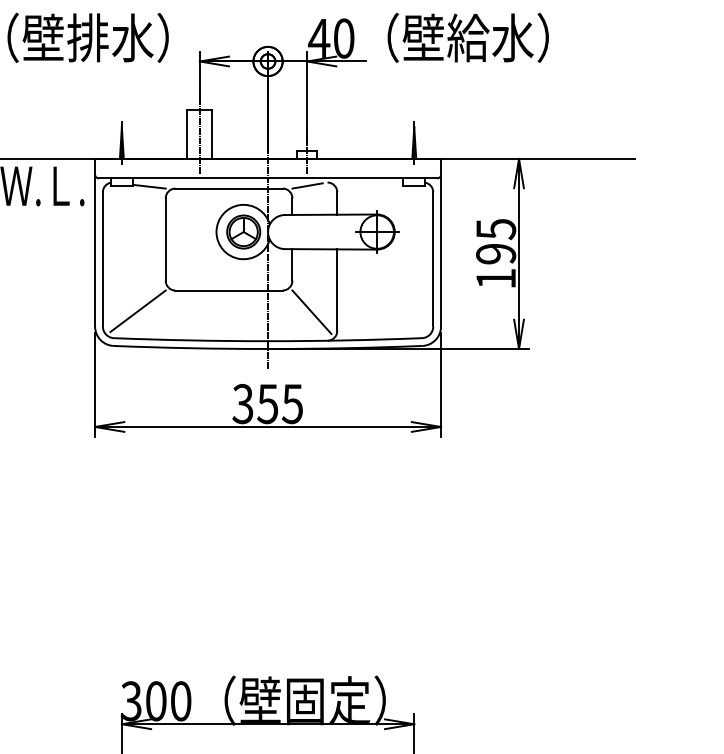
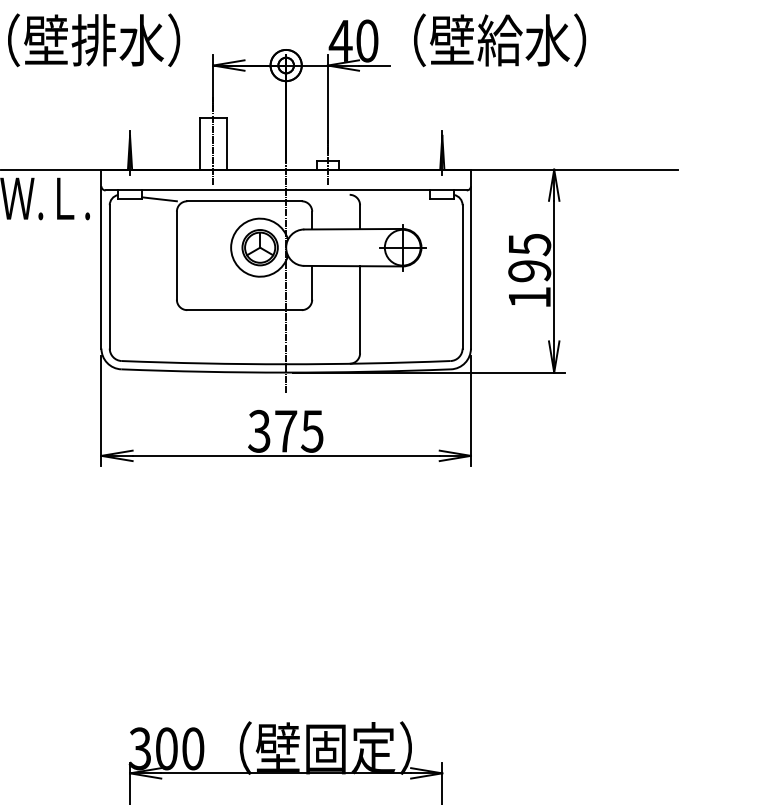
line: (307, 185) -> (328, 197), removed
line: (137, 311) -> (146, 332), removed
line: (311, 312) -> (332, 333), removed
text: (267, 404) -> (285, 431), 355 -> 375

